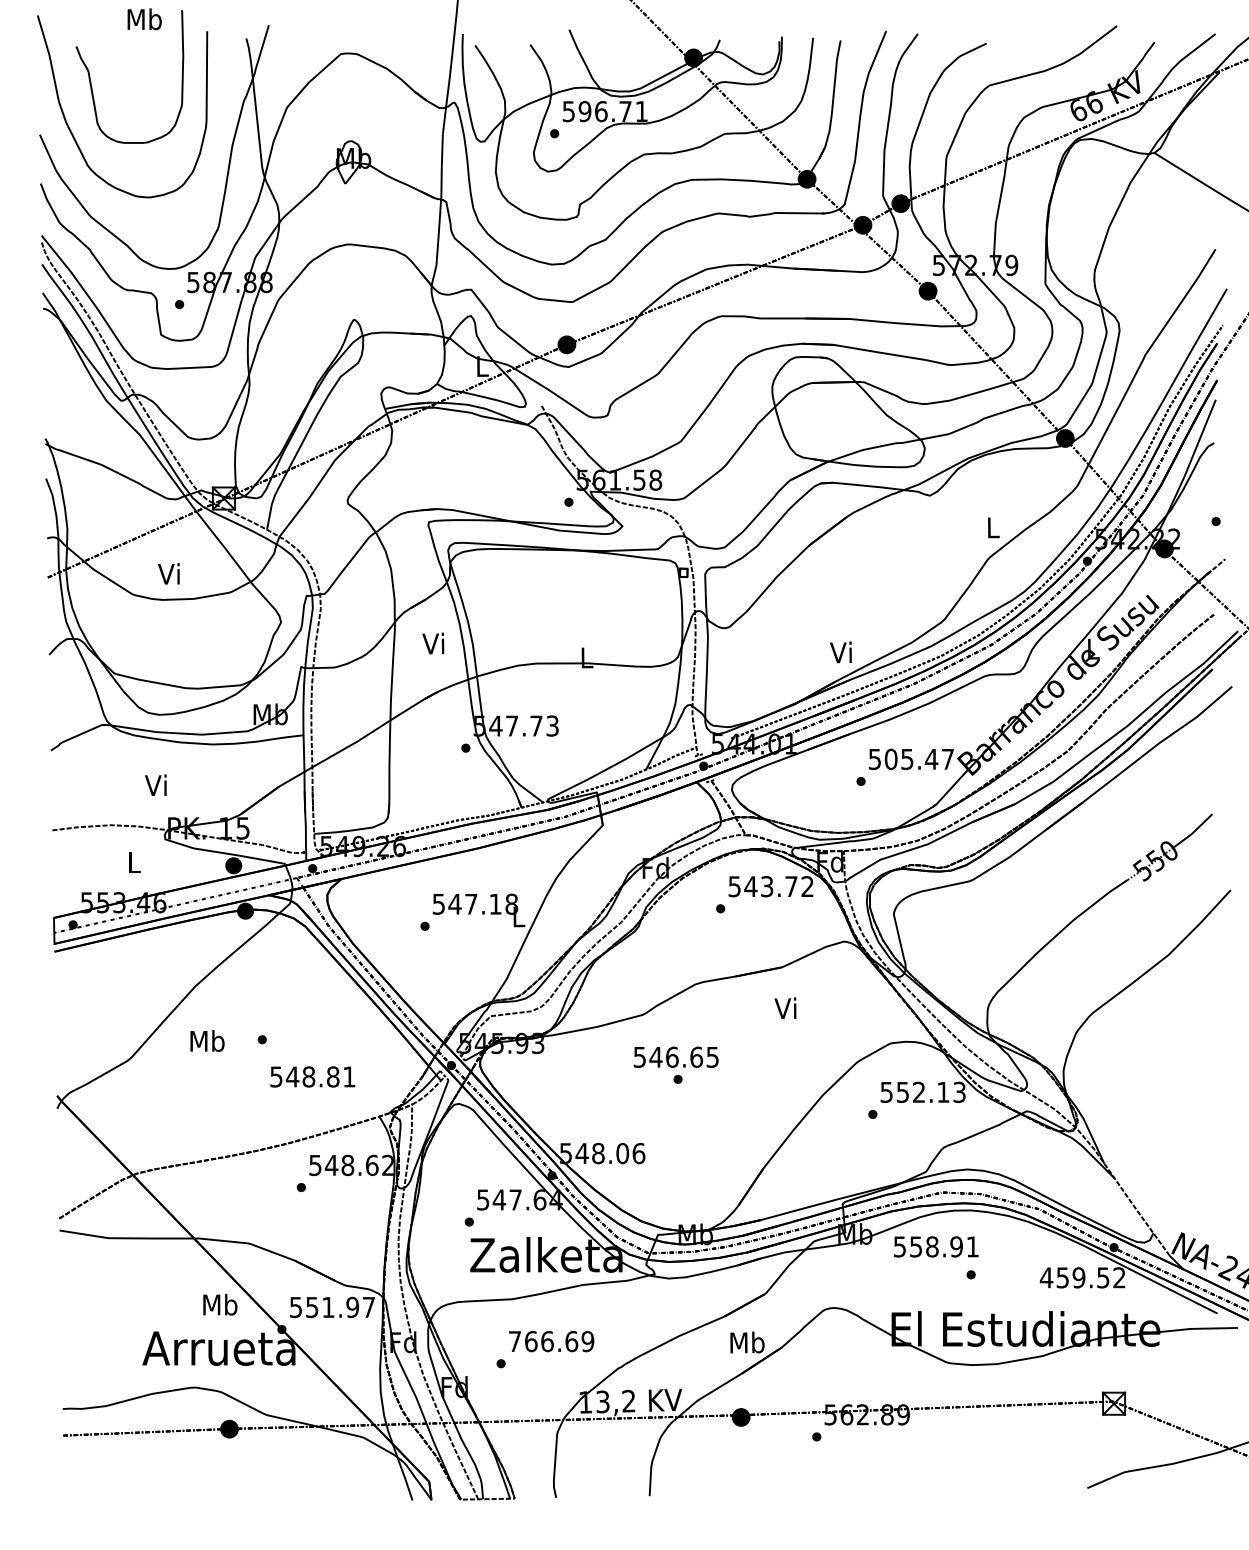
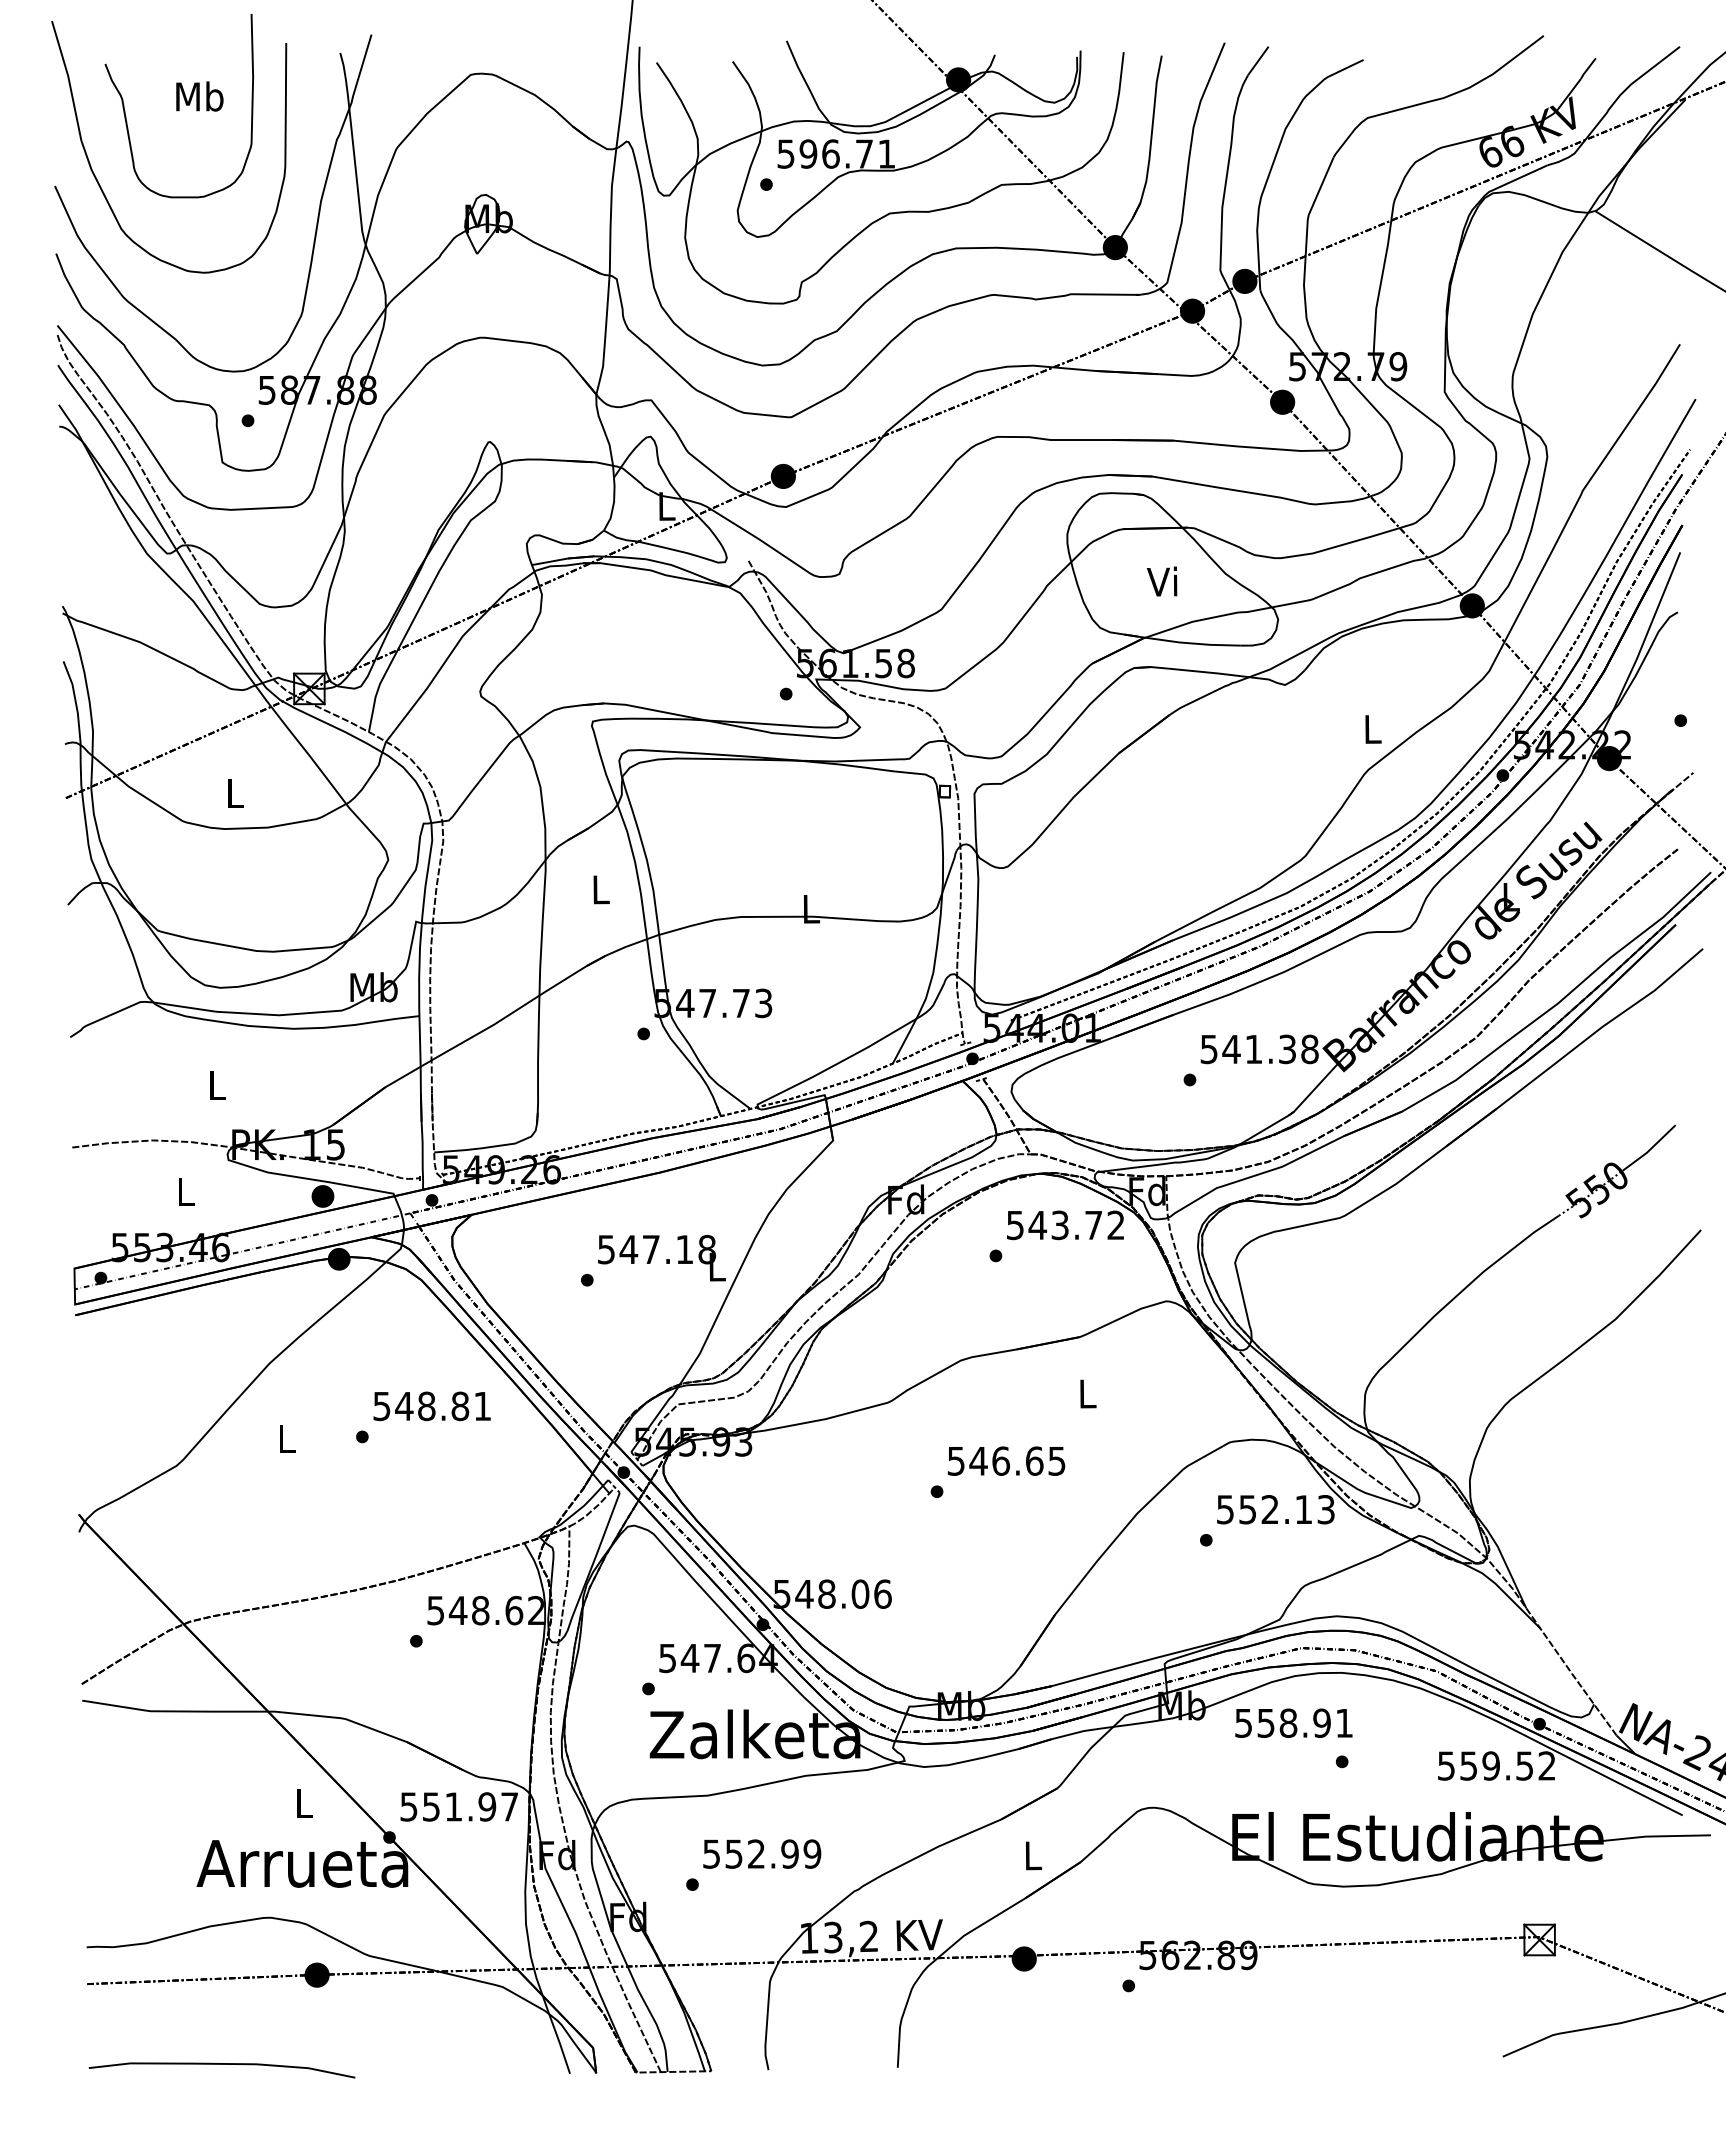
text: (144, 19) -> (199, 96), moved
text: (169, 573) -> (233, 792), Vi -> L
text: (433, 643) -> (598, 889), Vi -> L
text: (841, 652) -> (1162, 581), moved
text: (919, 759) -> (1270, 1049), 505.47 -> 541.38
text: (156, 784) -> (215, 1084), Vi -> L
text: (785, 1008) -> (1085, 1393), Vi -> L
text: (207, 1040) -> (286, 1438), Mb -> L
text: (676, 1056) -> (1006, 1460), moved
text: (312, 1077) -> (431, 1406), moved
text: (1046, 1277) -> (1446, 1765), 459.52 -> 559.52
text: (220, 1304) -> (304, 1803), Mb -> L
text: (543, 1341) -> (751, 1853), 766.69 -> 552.99
text: (747, 1342) -> (1032, 1855), Mb -> L
curve: (160, 1493) -> (221, 2064), added

